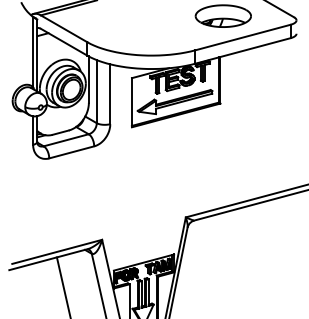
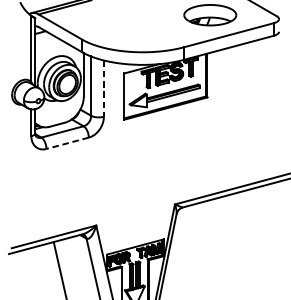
line: (110, 94) -> (104, 88), solid -> dashed
line: (71, 152) -> (67, 143), solid -> dashed

